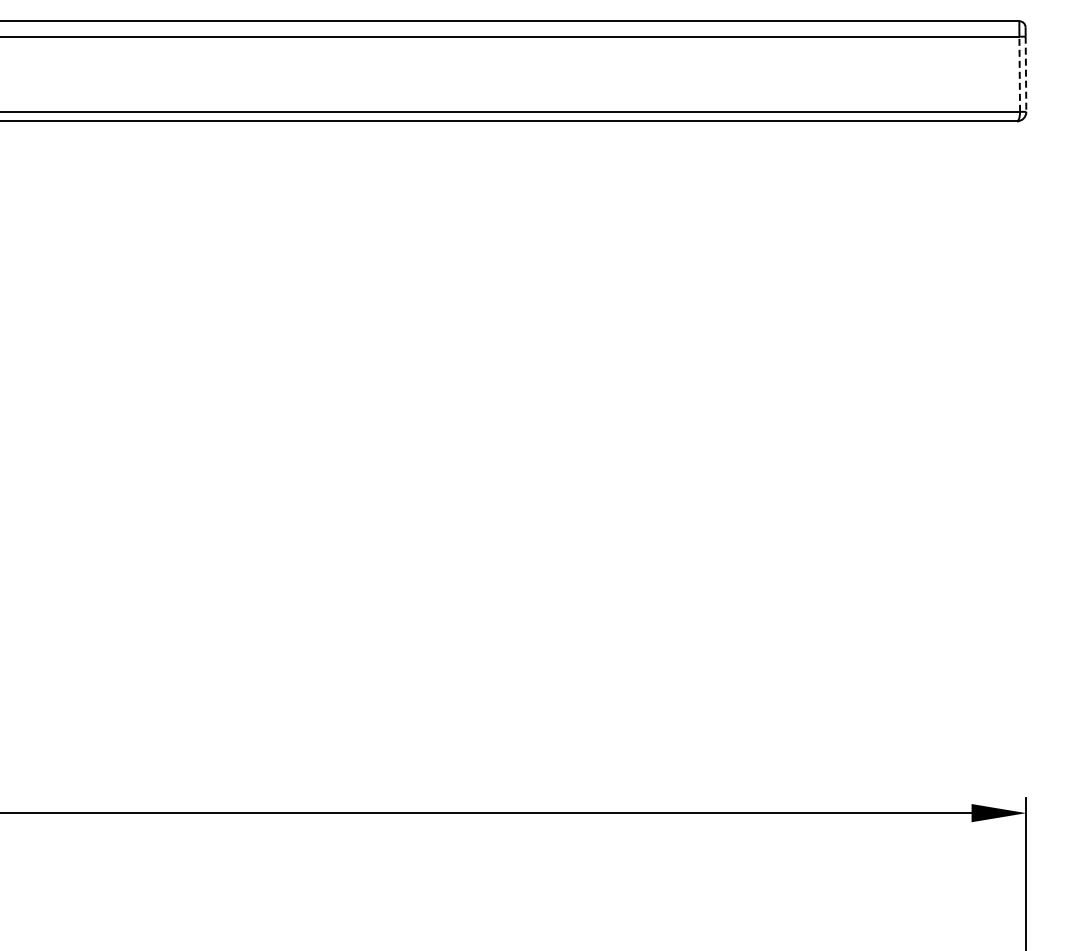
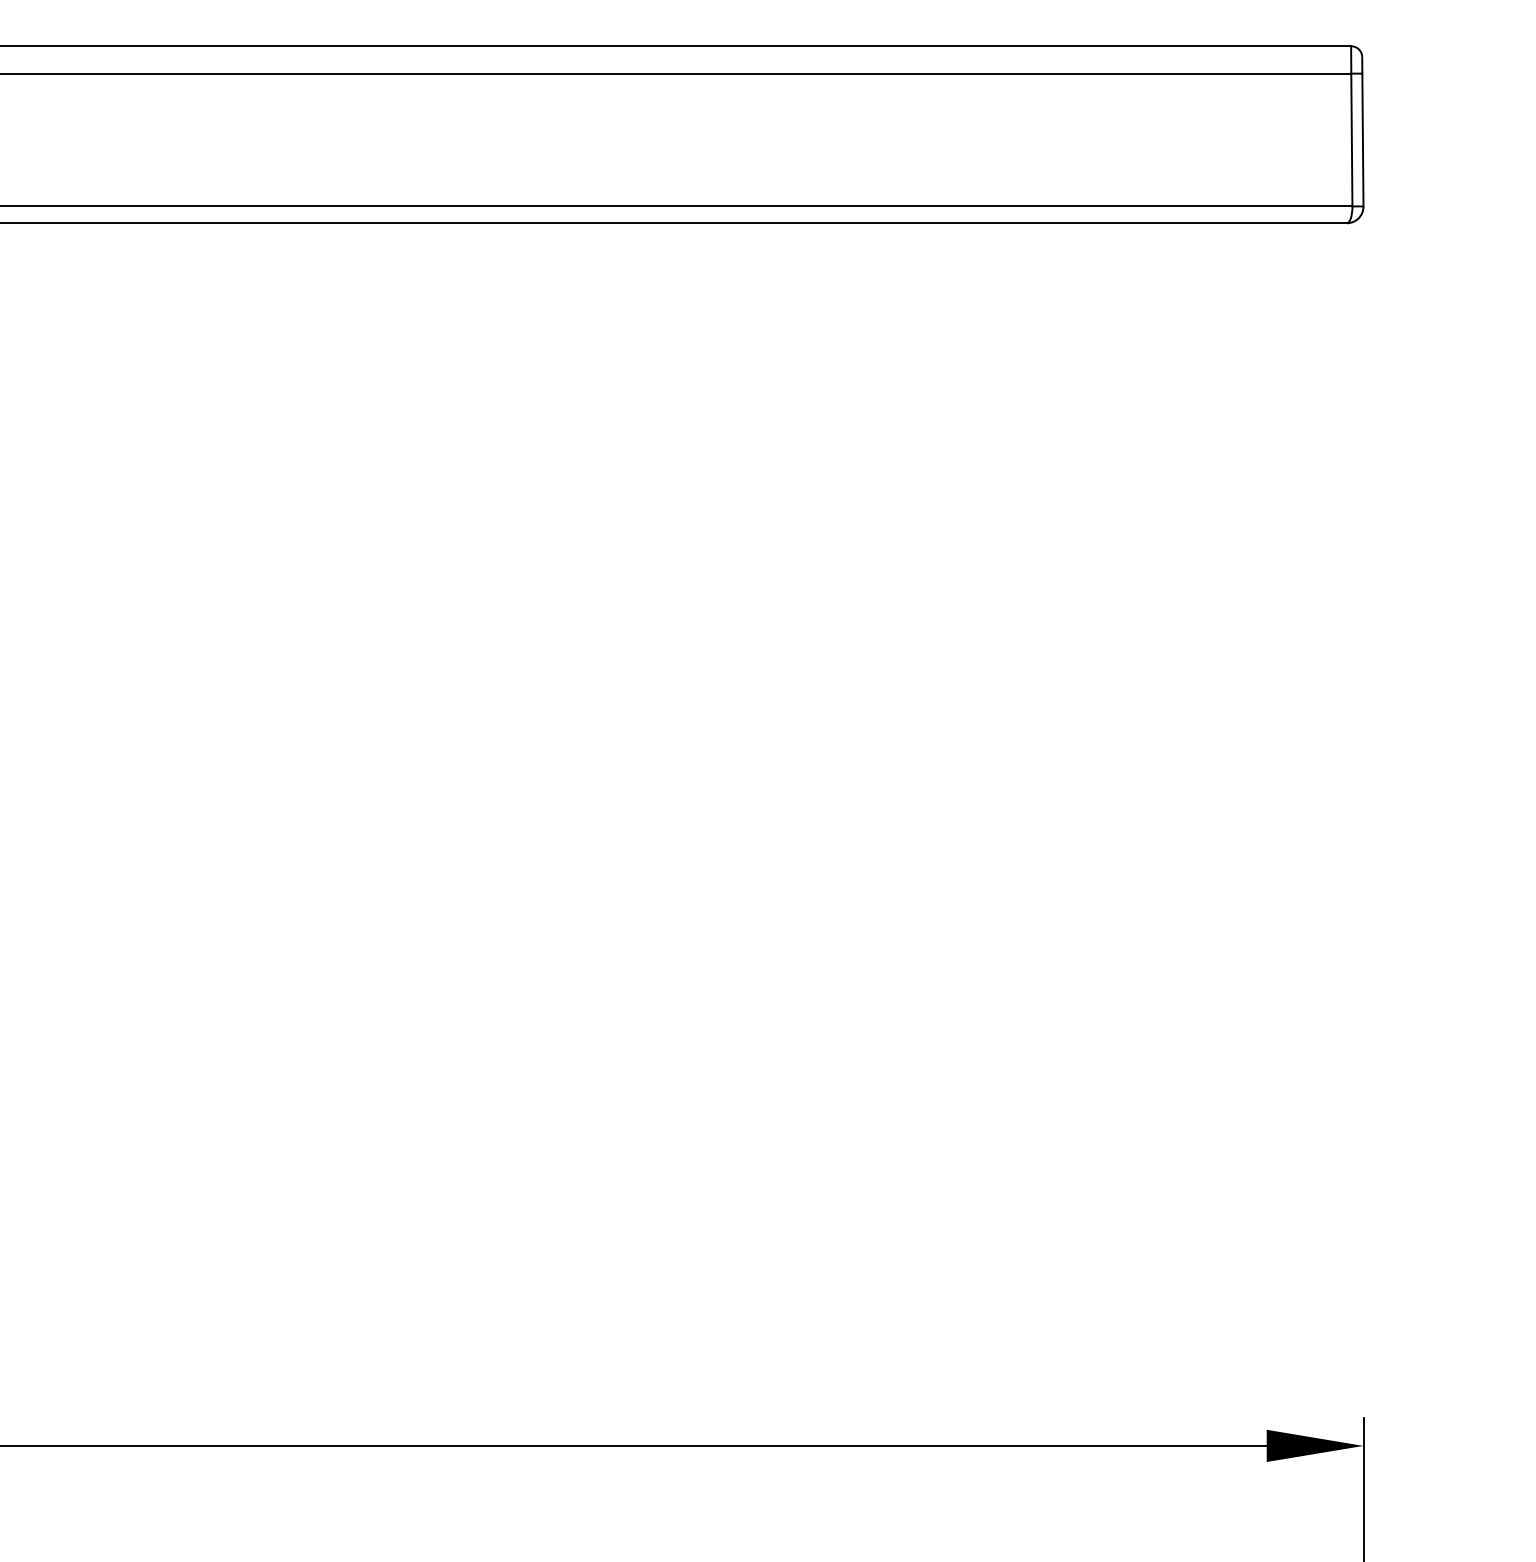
line: (1019, 74) -> (1351, 140), dashed -> solid
line: (1026, 74) -> (1363, 140), dashed -> solid

